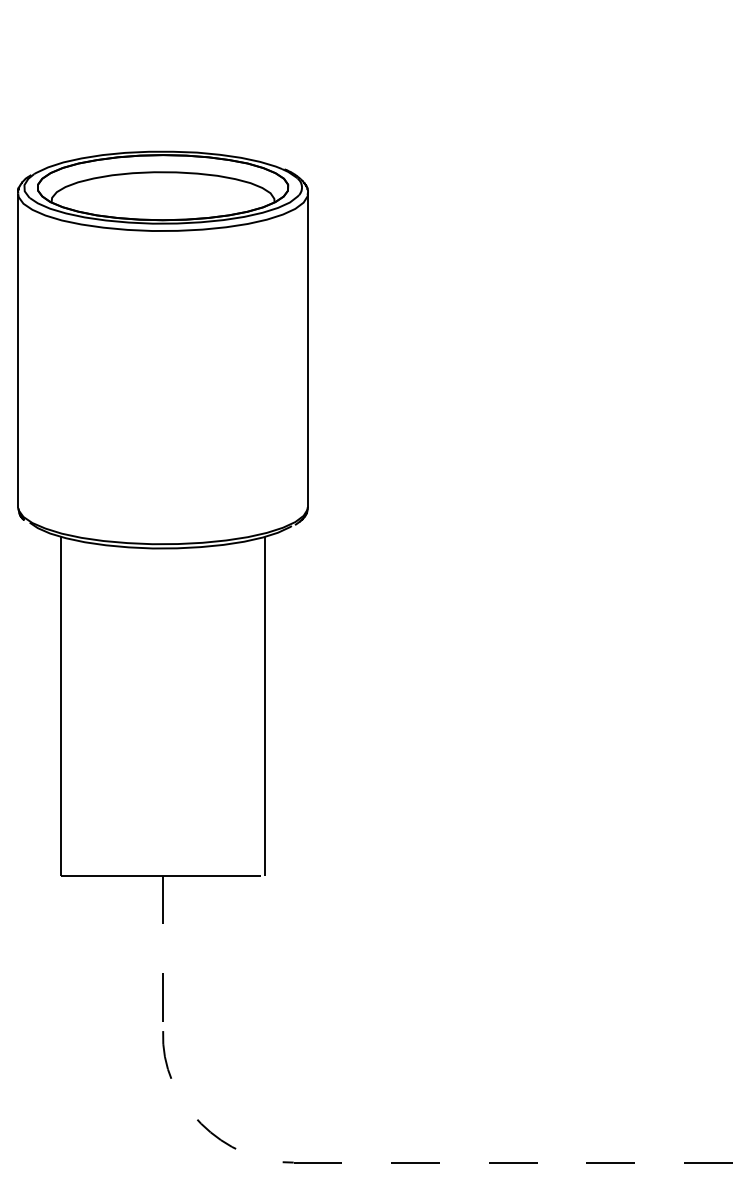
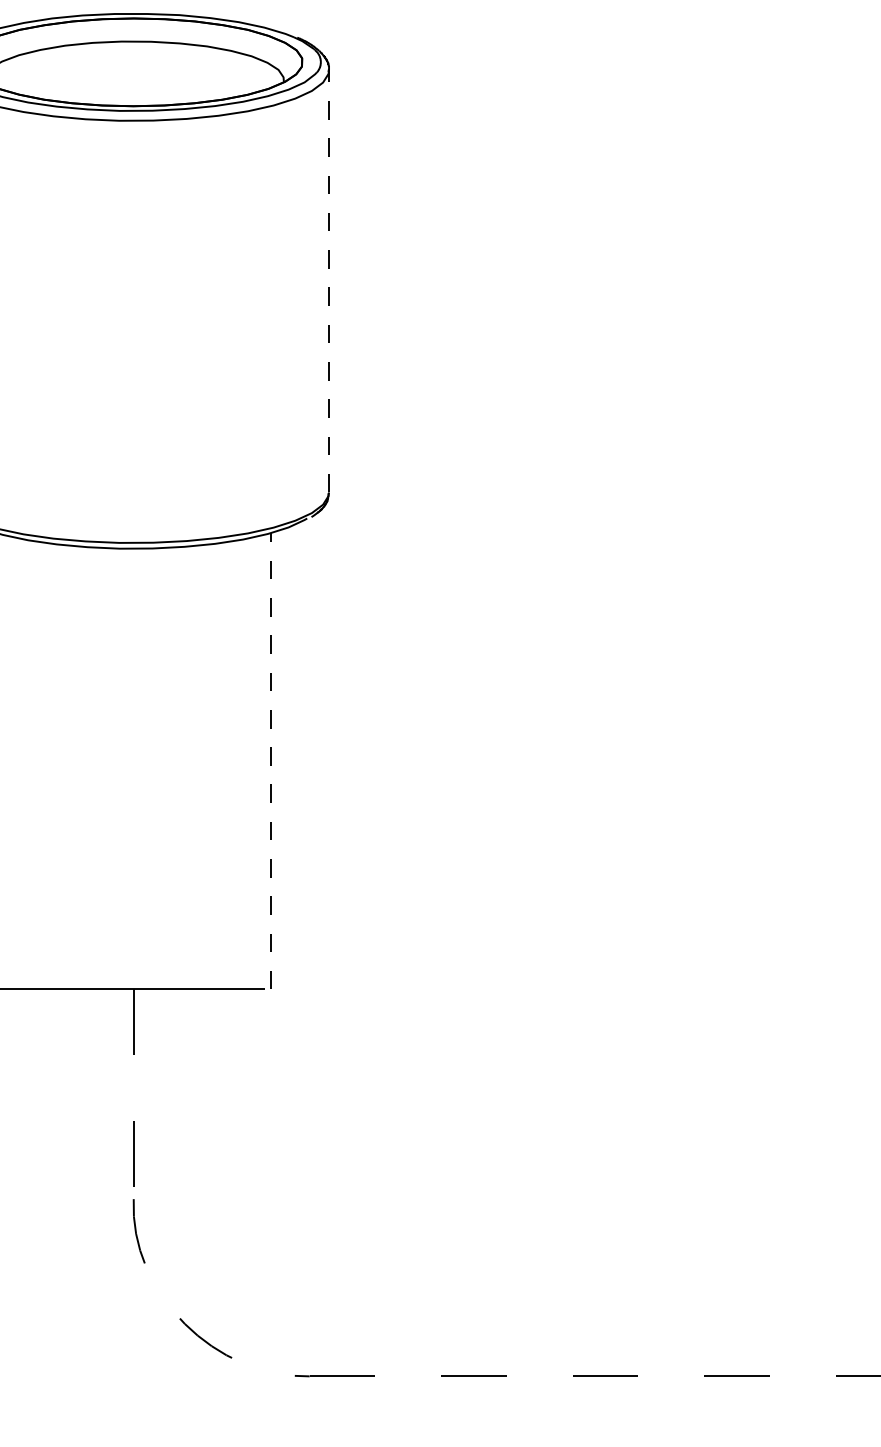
line: (308, 350) -> (329, 281), solid -> dashed
line: (264, 705) -> (270, 760), solid -> dashed

